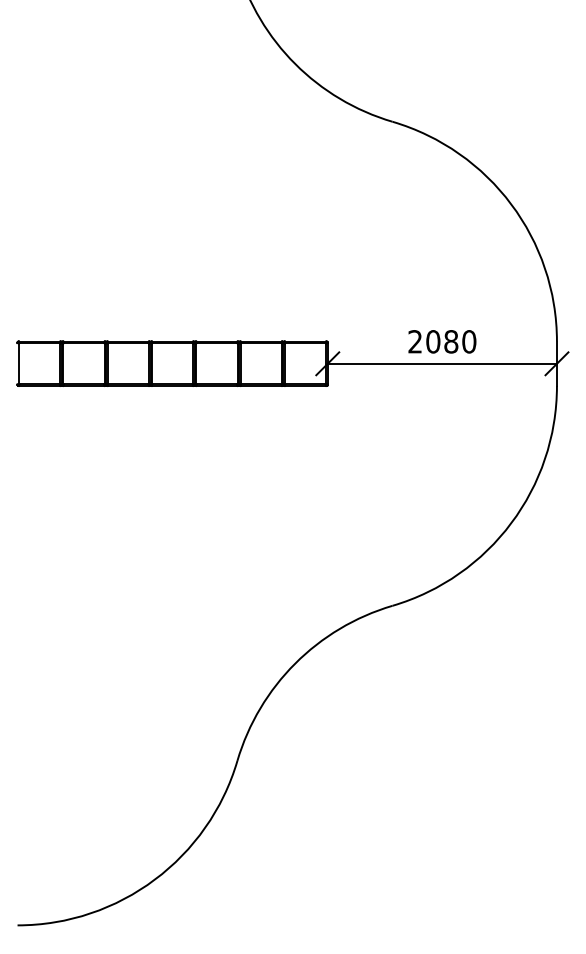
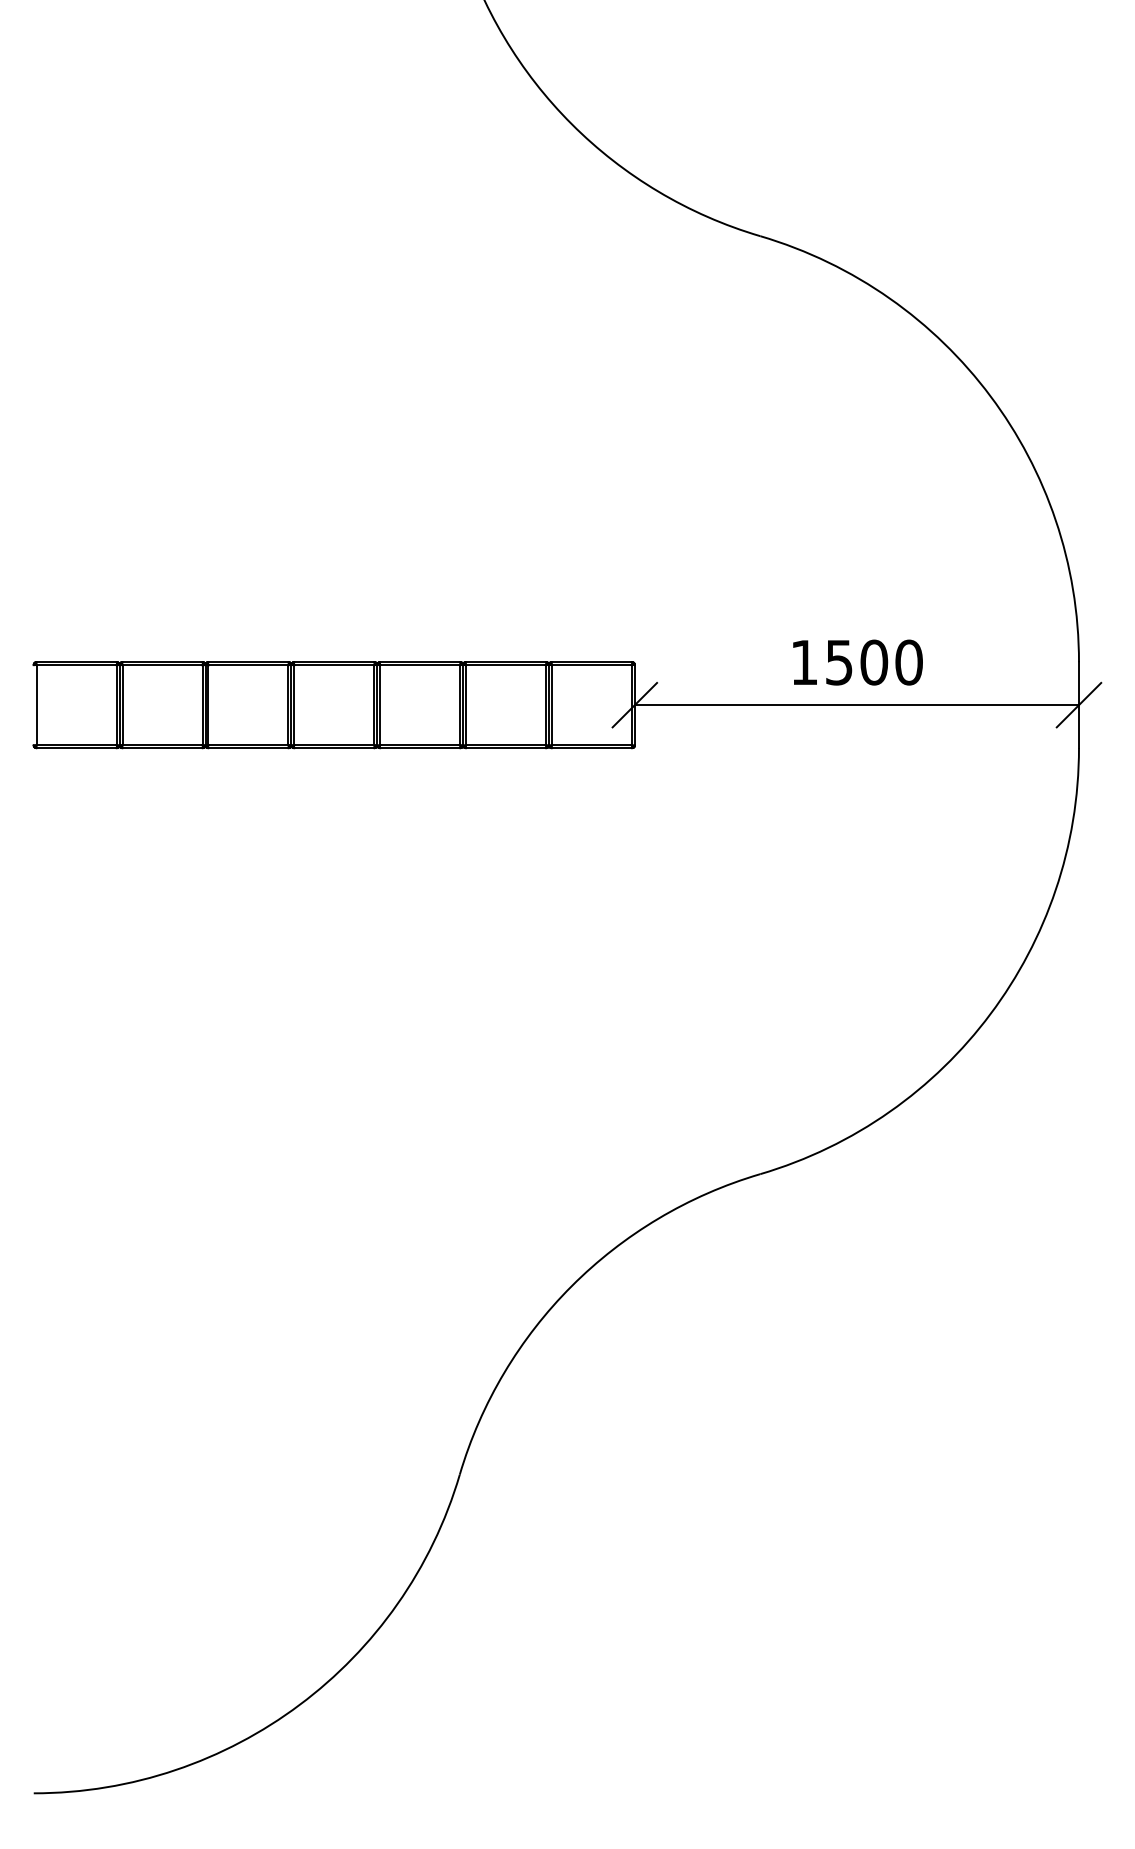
text: (433, 341) -> (839, 661), 2080 -> 1500

